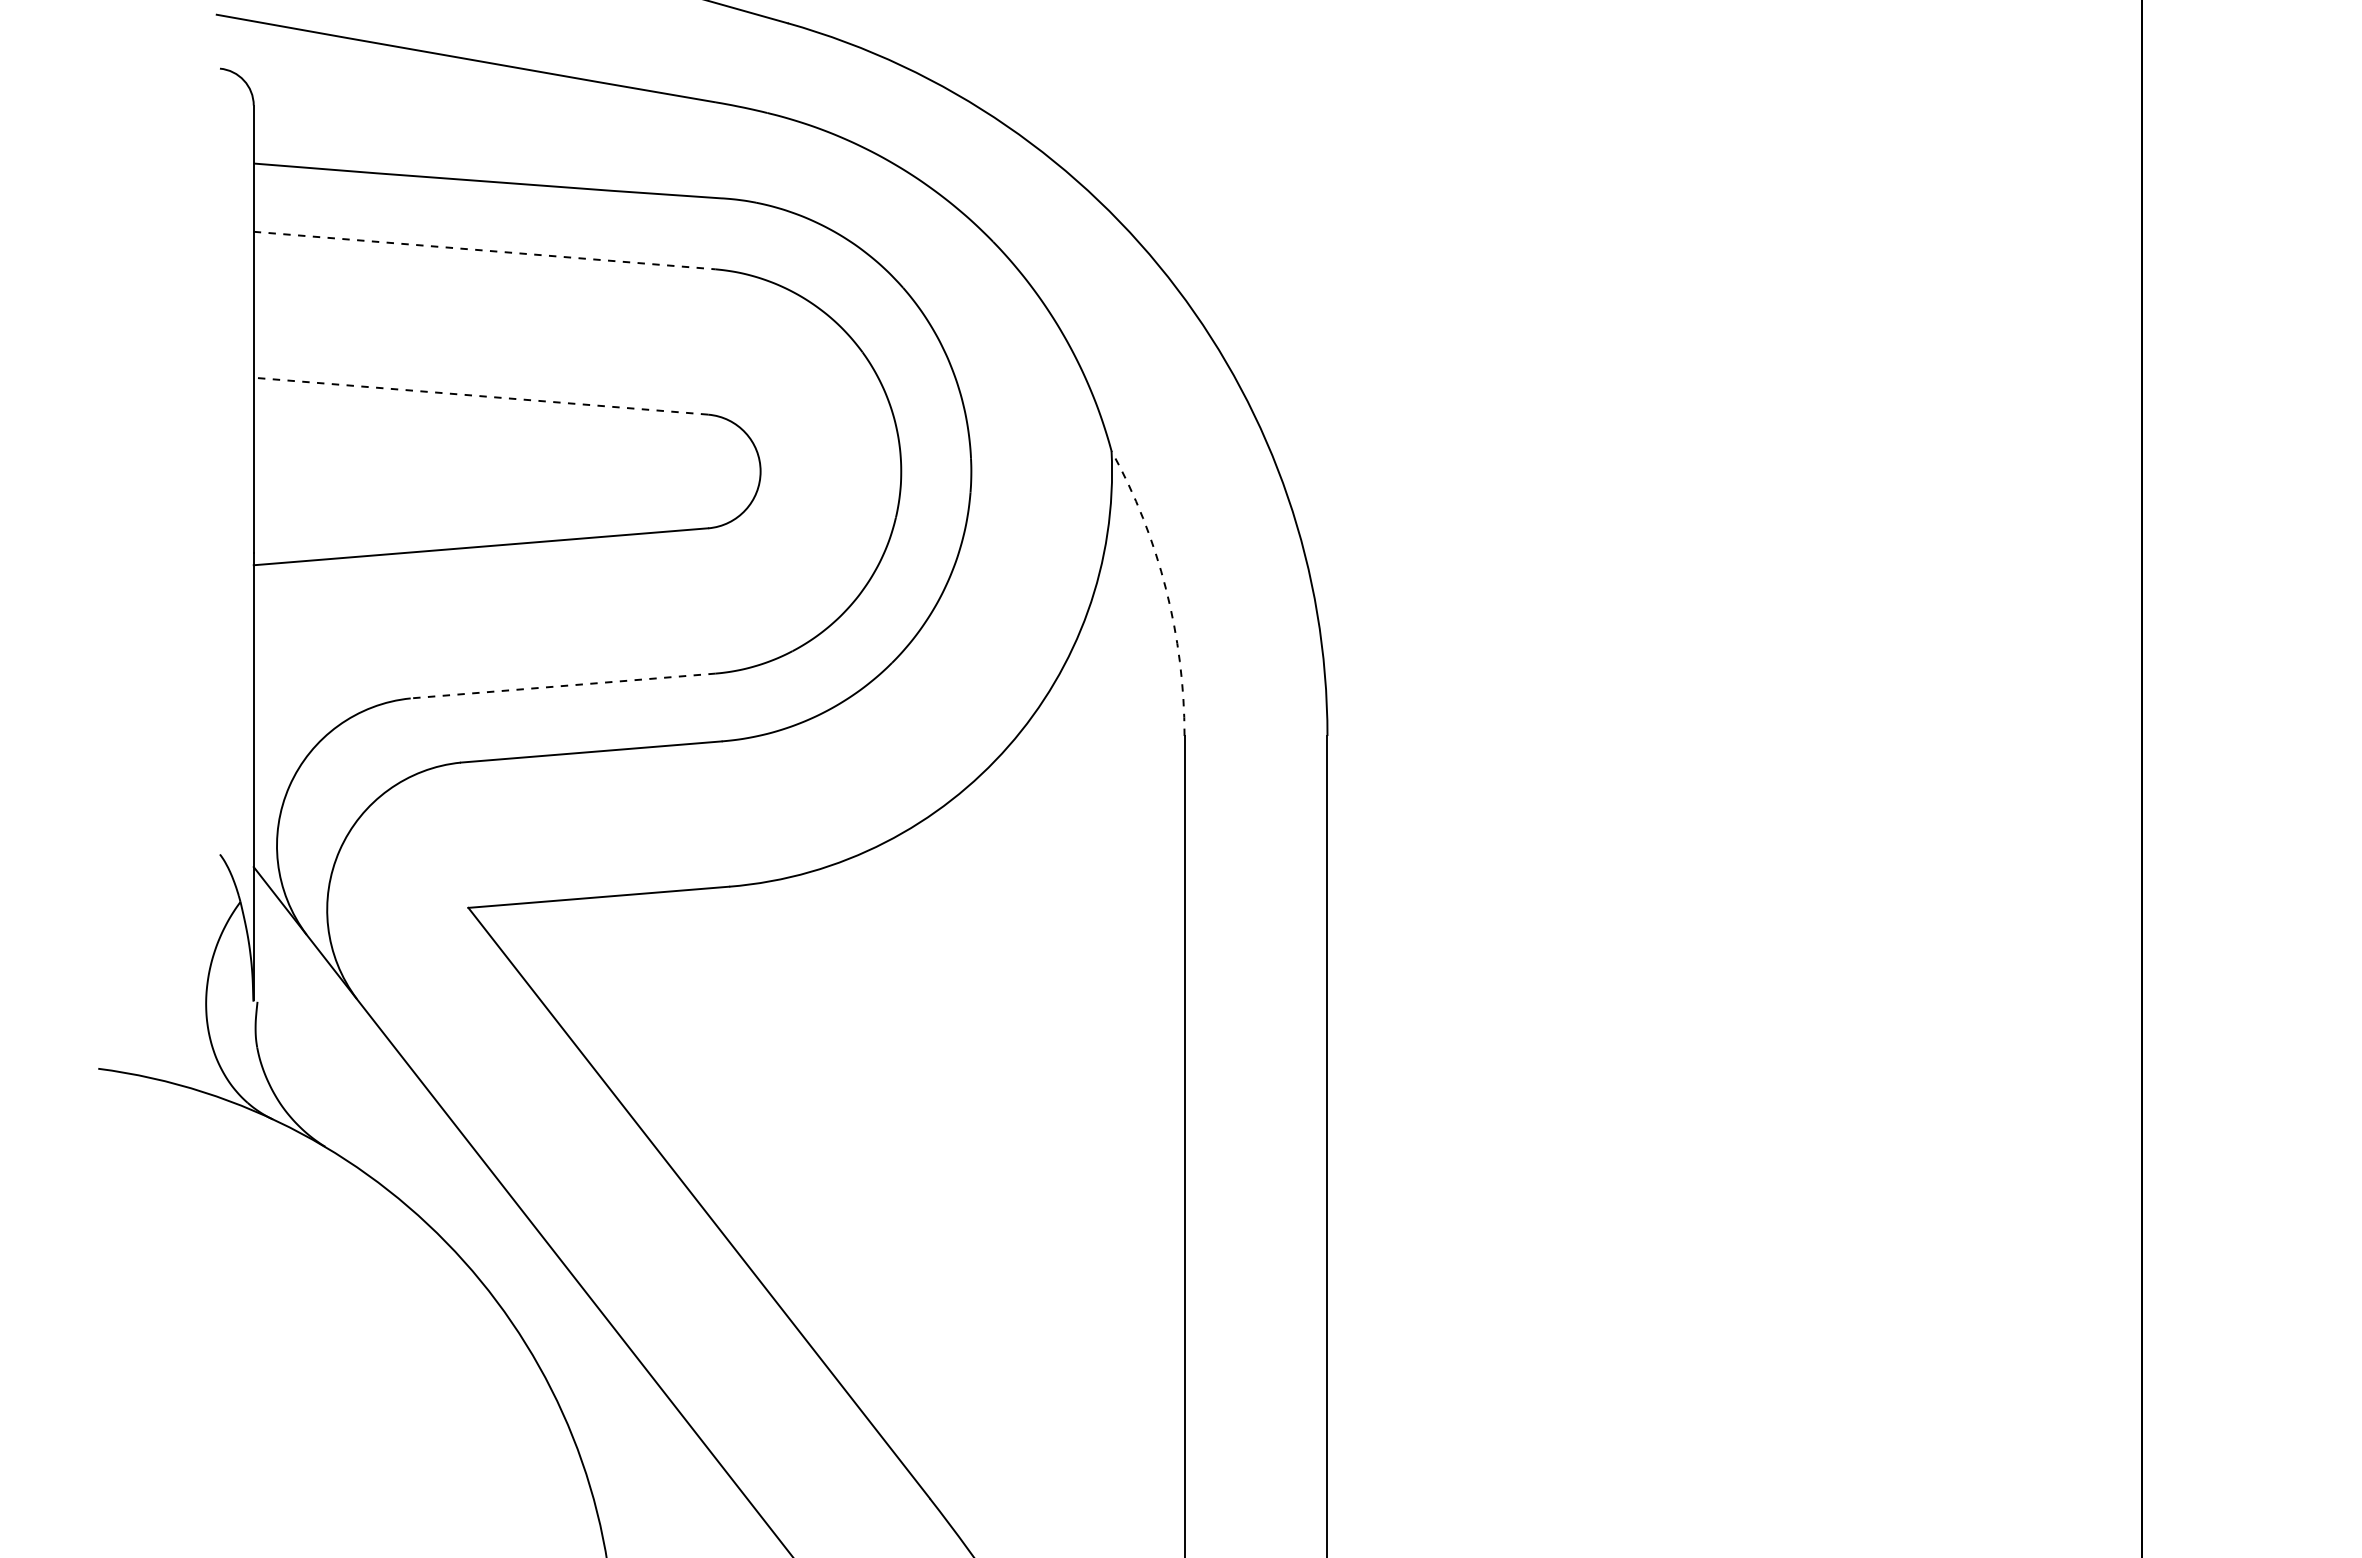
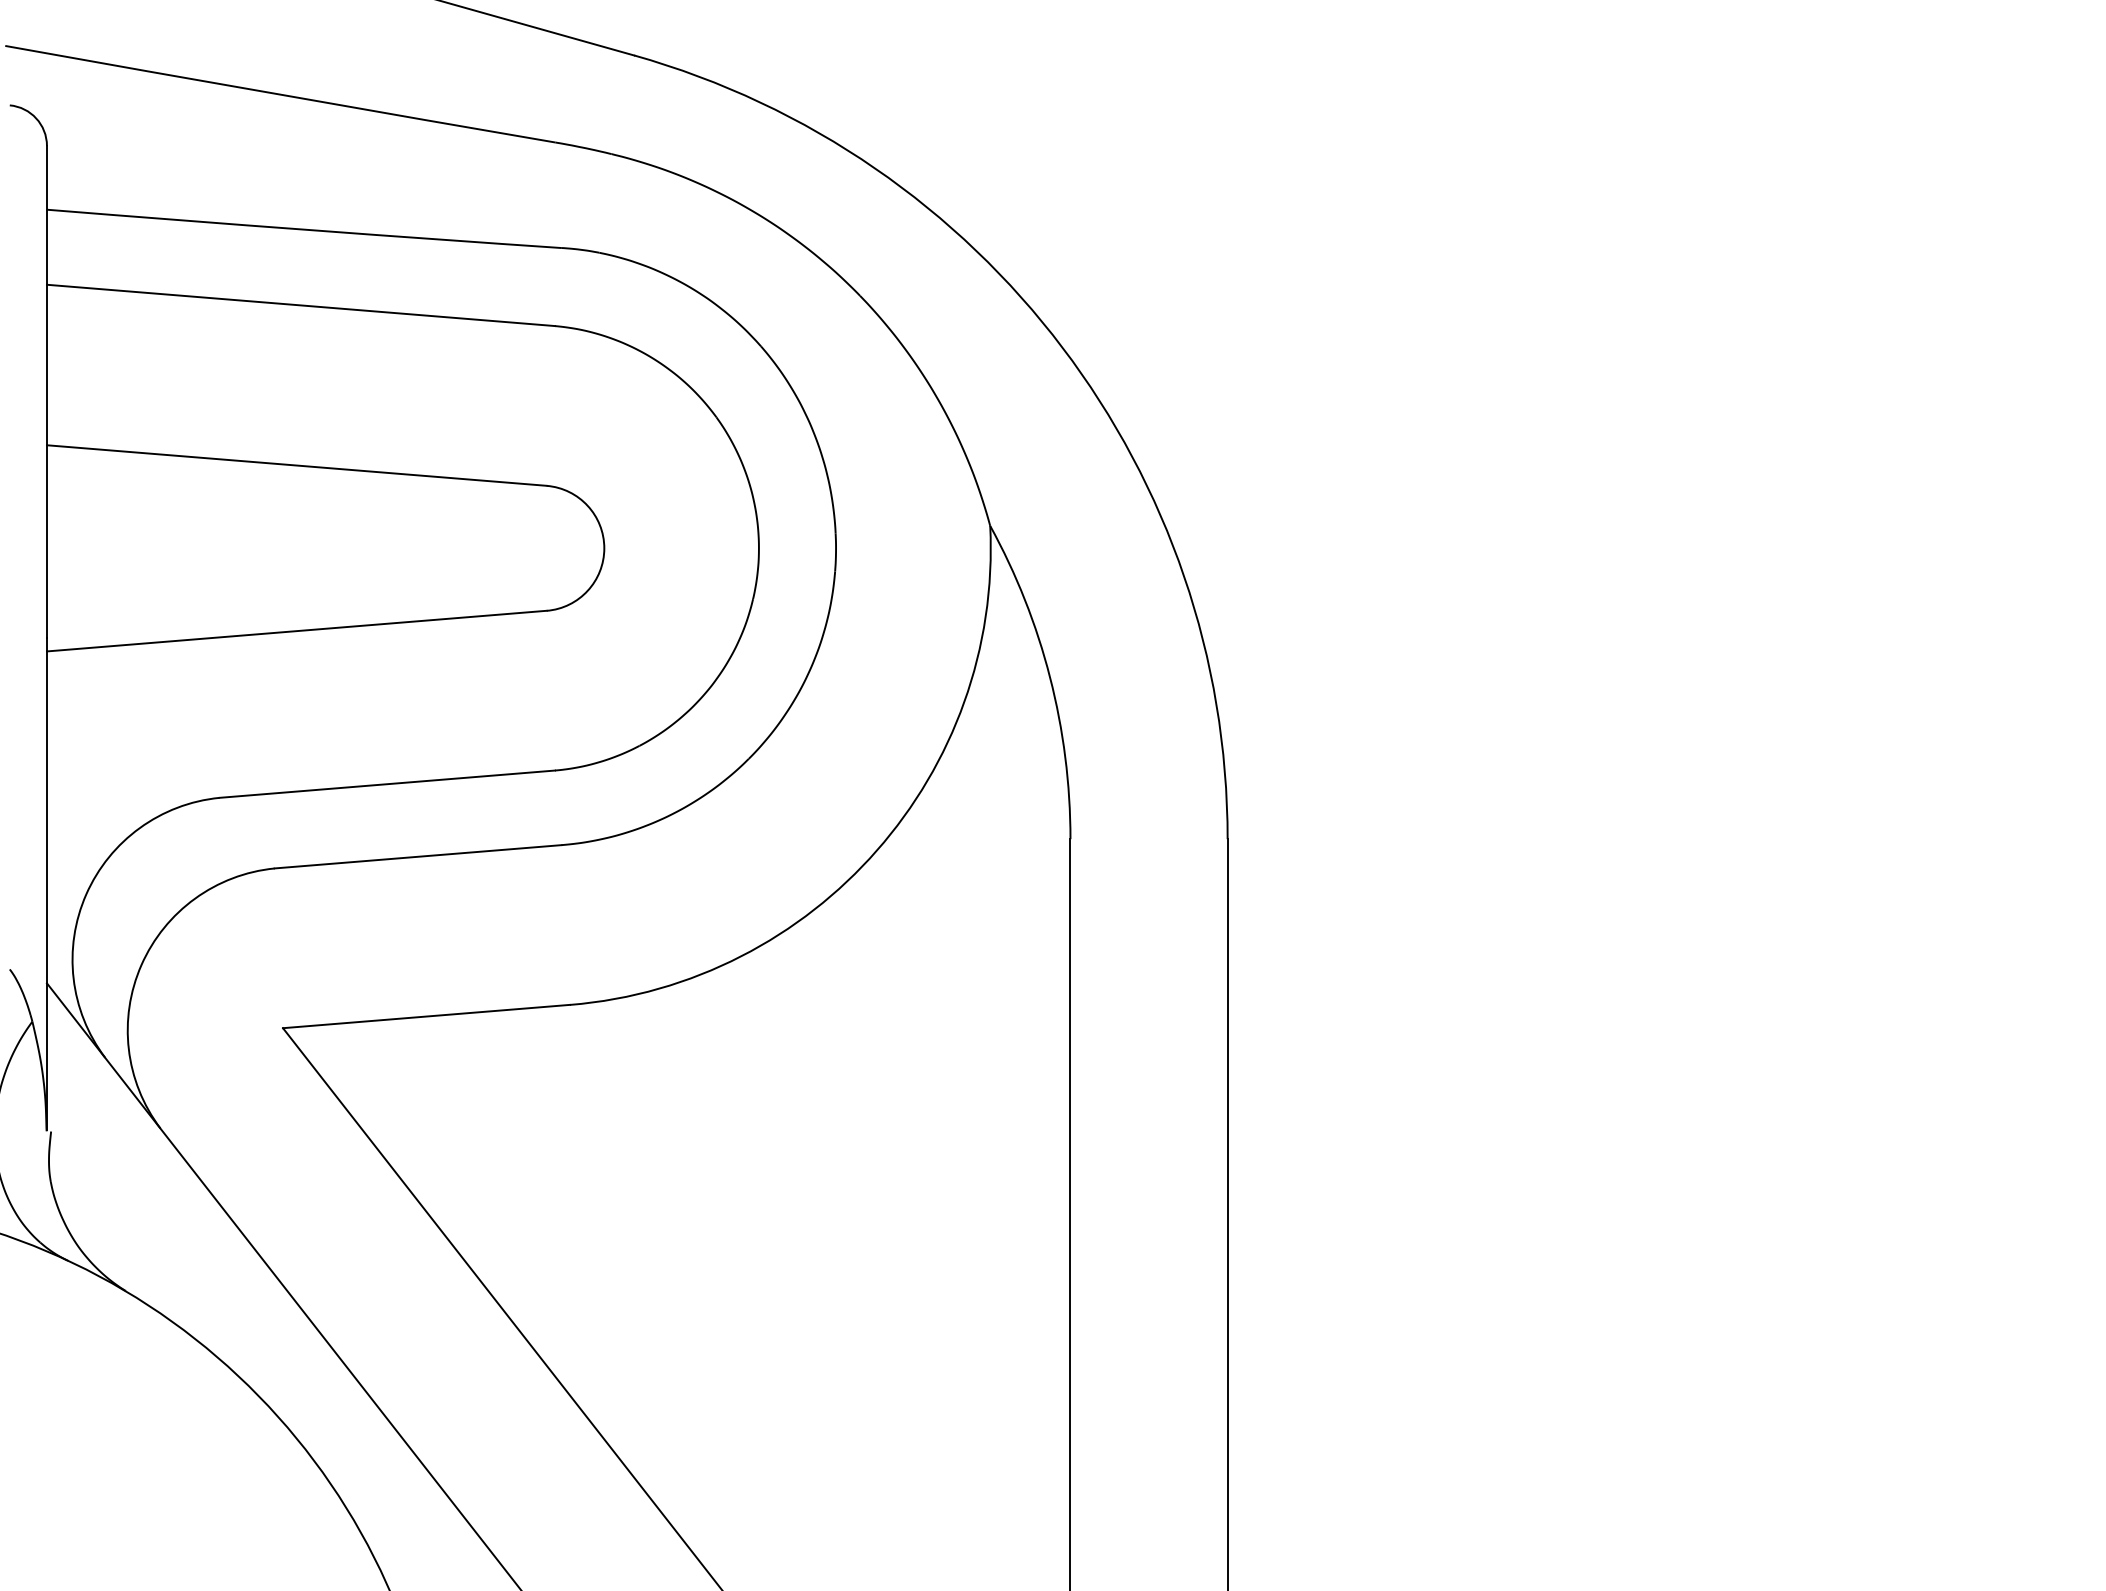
line: (484, 250) -> (300, 305), dashed -> solid
line: (480, 396) -> (296, 465), dashed -> solid
arc: (1166, 588) -> (1050, 676), dashed -> solid
line: (562, 686) -> (386, 784), dashed -> solid

